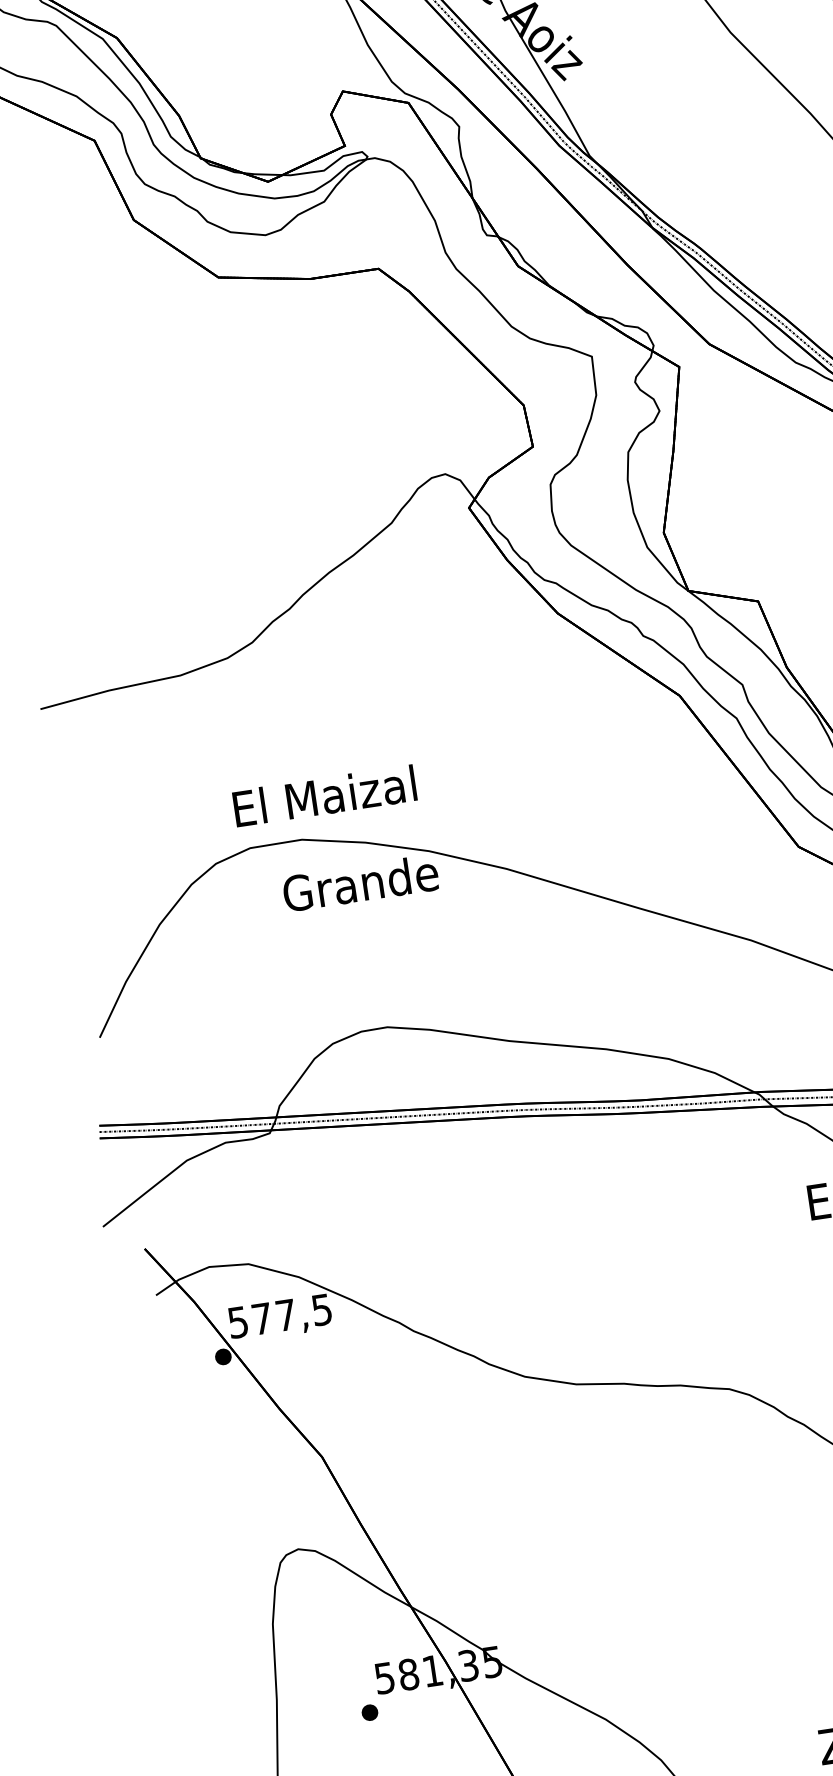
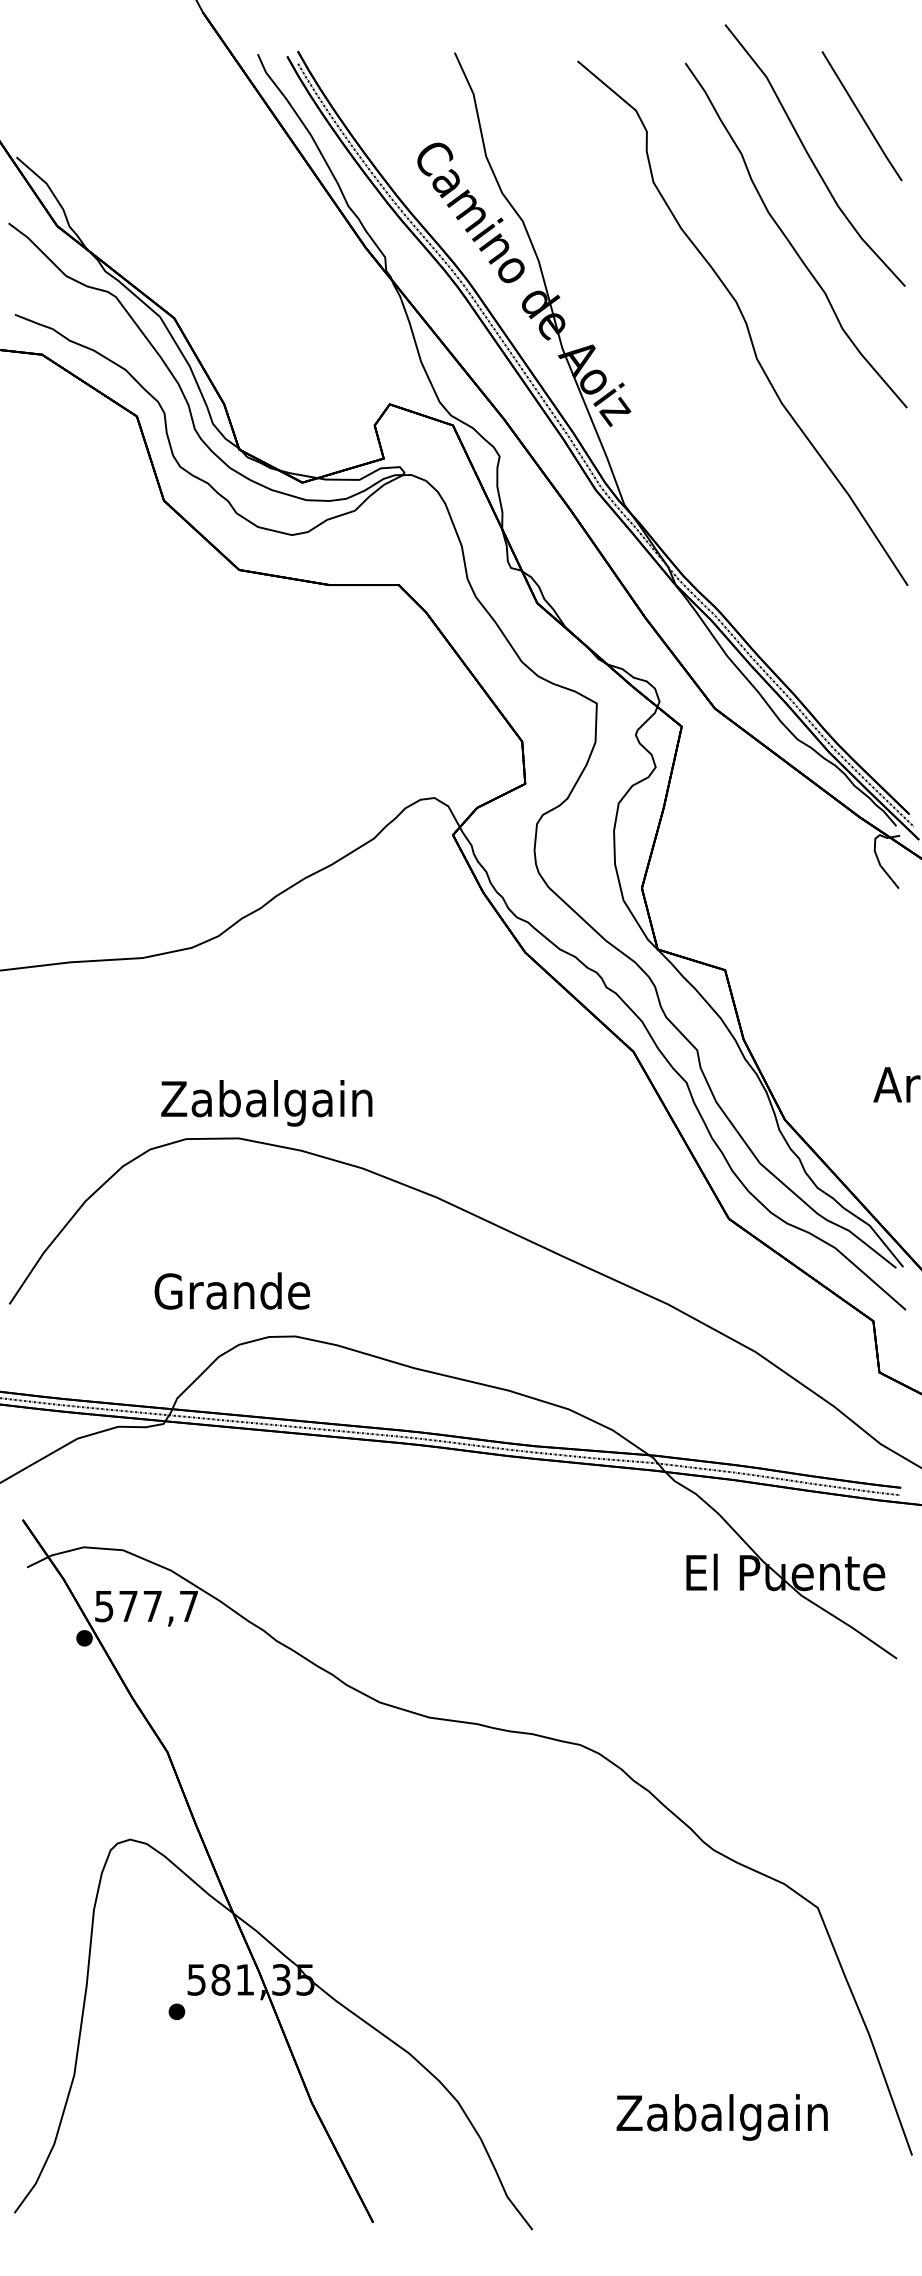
text: (324, 801) -> (266, 1103), El Maizal -> Zabalgain
text: (360, 882) -> (232, 1290), moved
text: (321, 1310) -> (188, 1606), 577,5 -> 577,7

